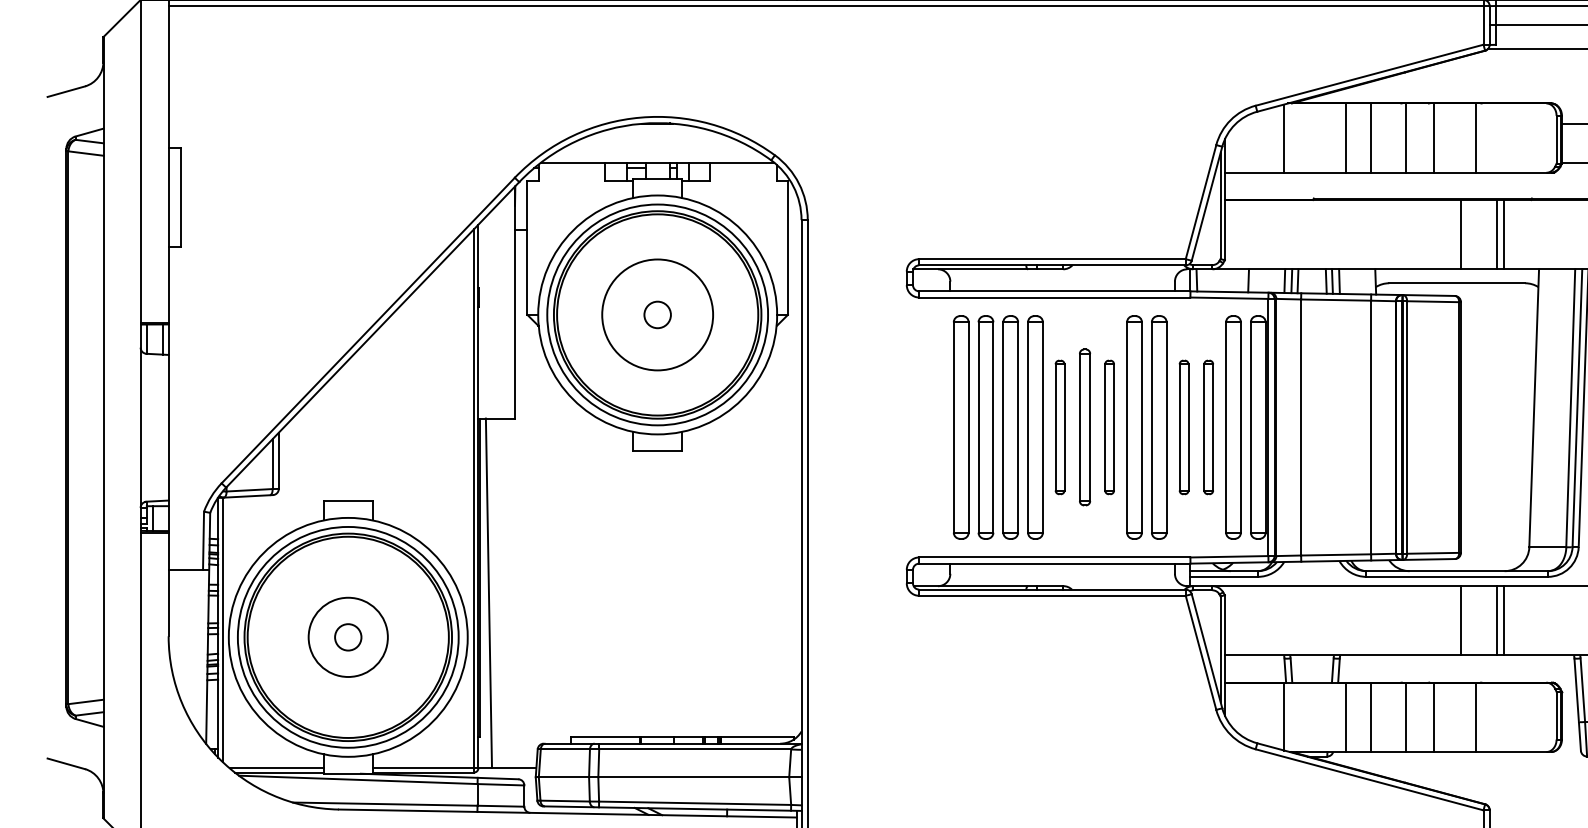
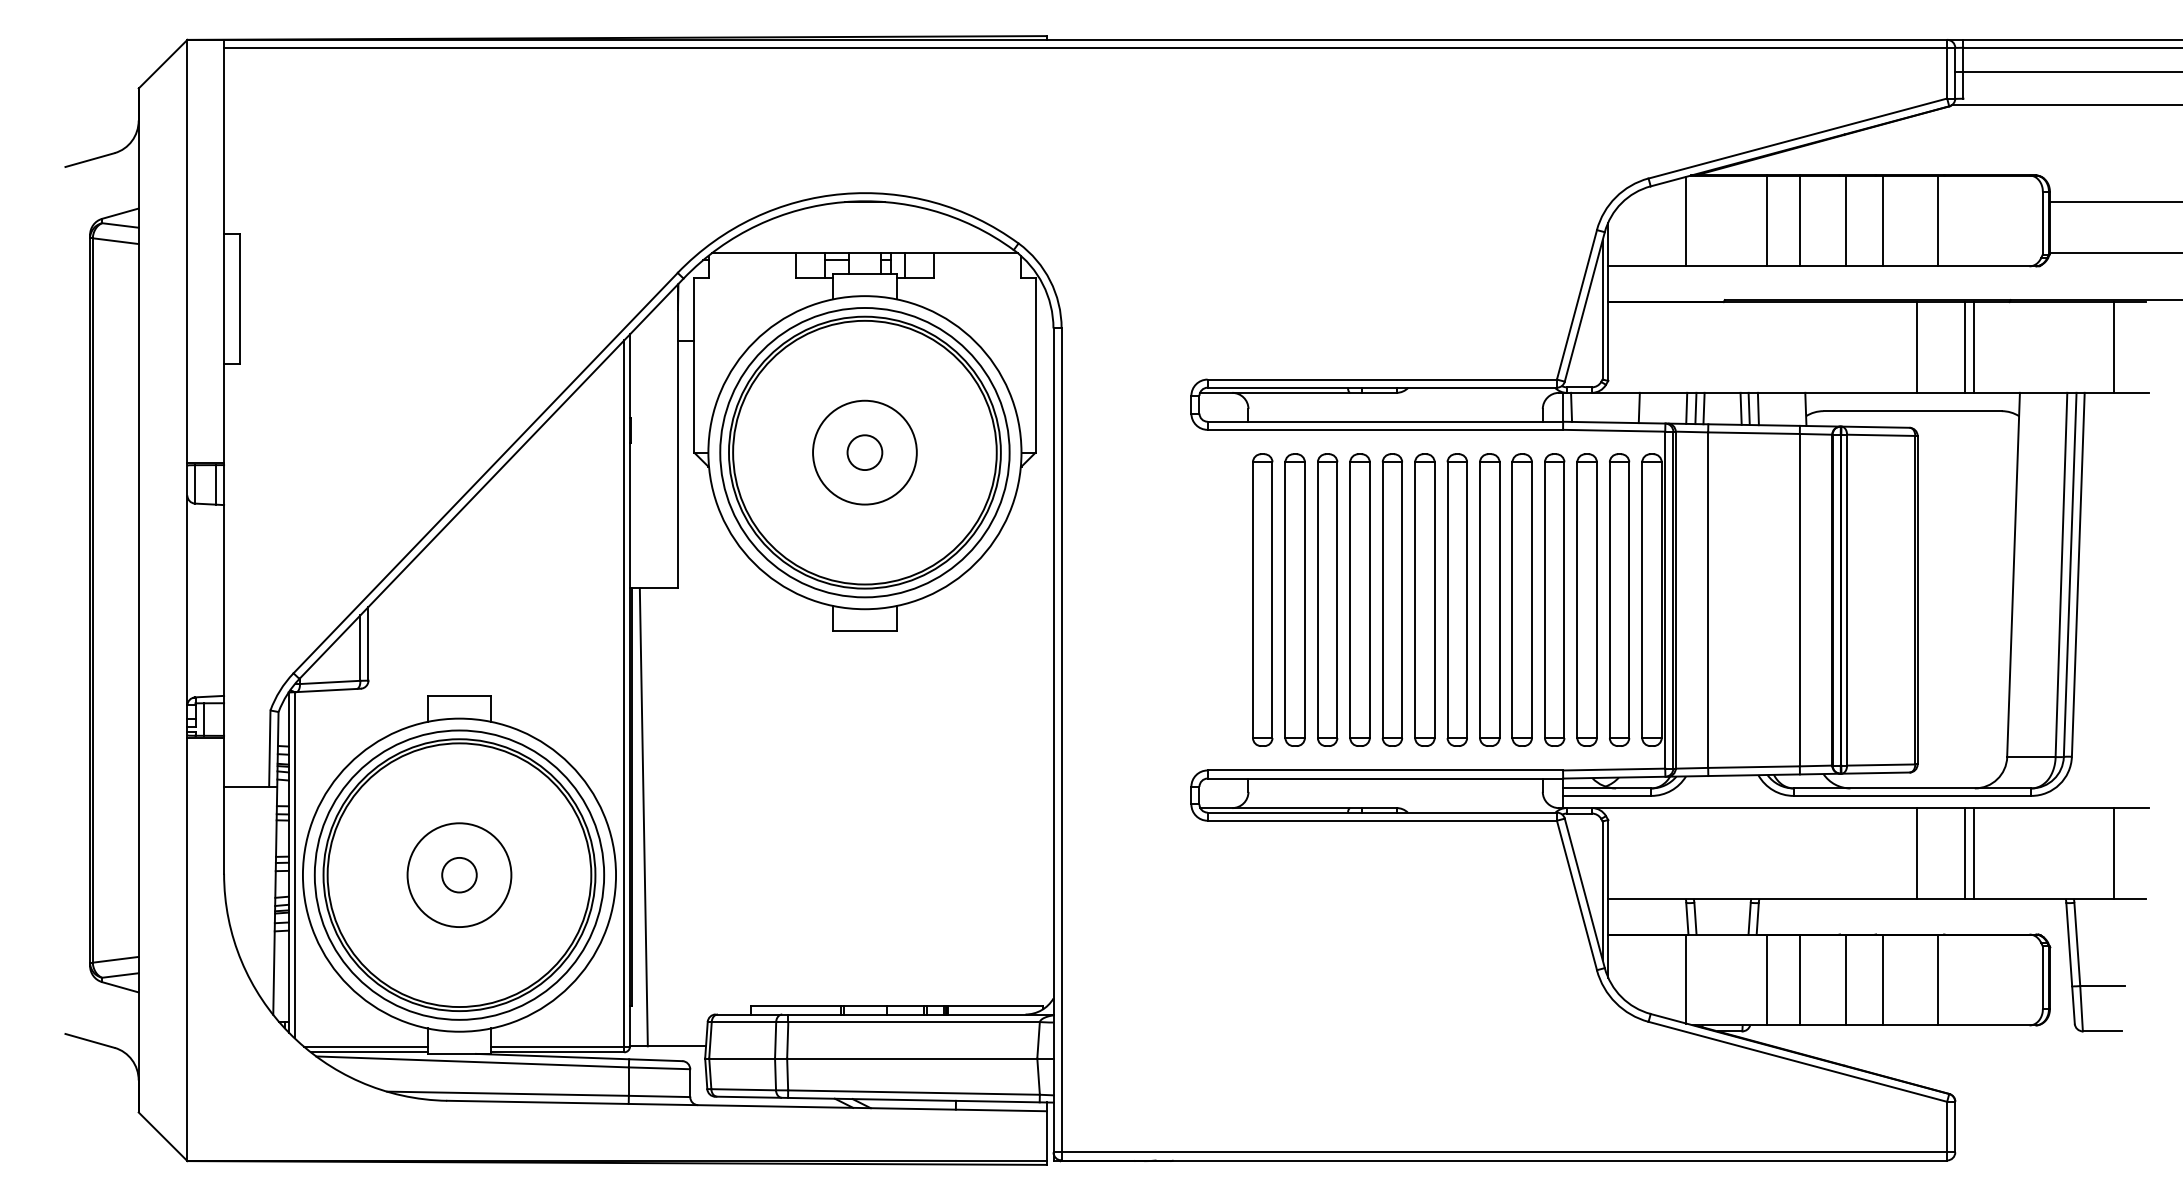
circle: (657, 314) -> (864, 452), size x0.71
part: (1059, 426) -> (1391, 599), size x1.67
part: (1084, 426) -> (1424, 599), size x1.43
part: (1109, 426) -> (1456, 599), size x1.67
part: (1183, 426) -> (1554, 599), size x1.67
part: (1208, 426) -> (1586, 599), size x1.67

